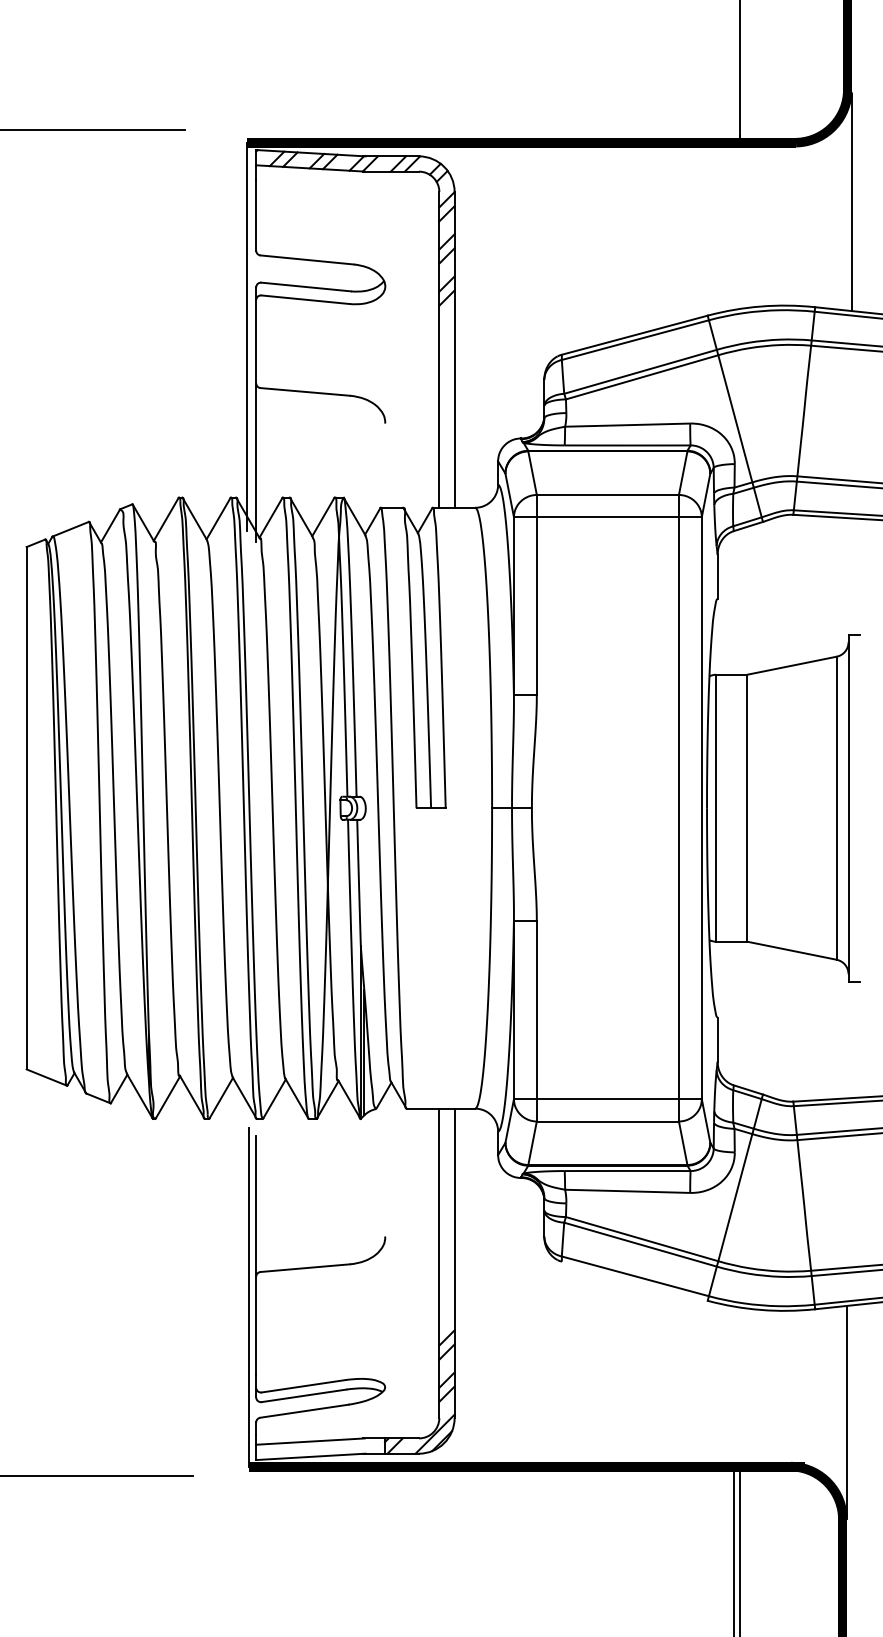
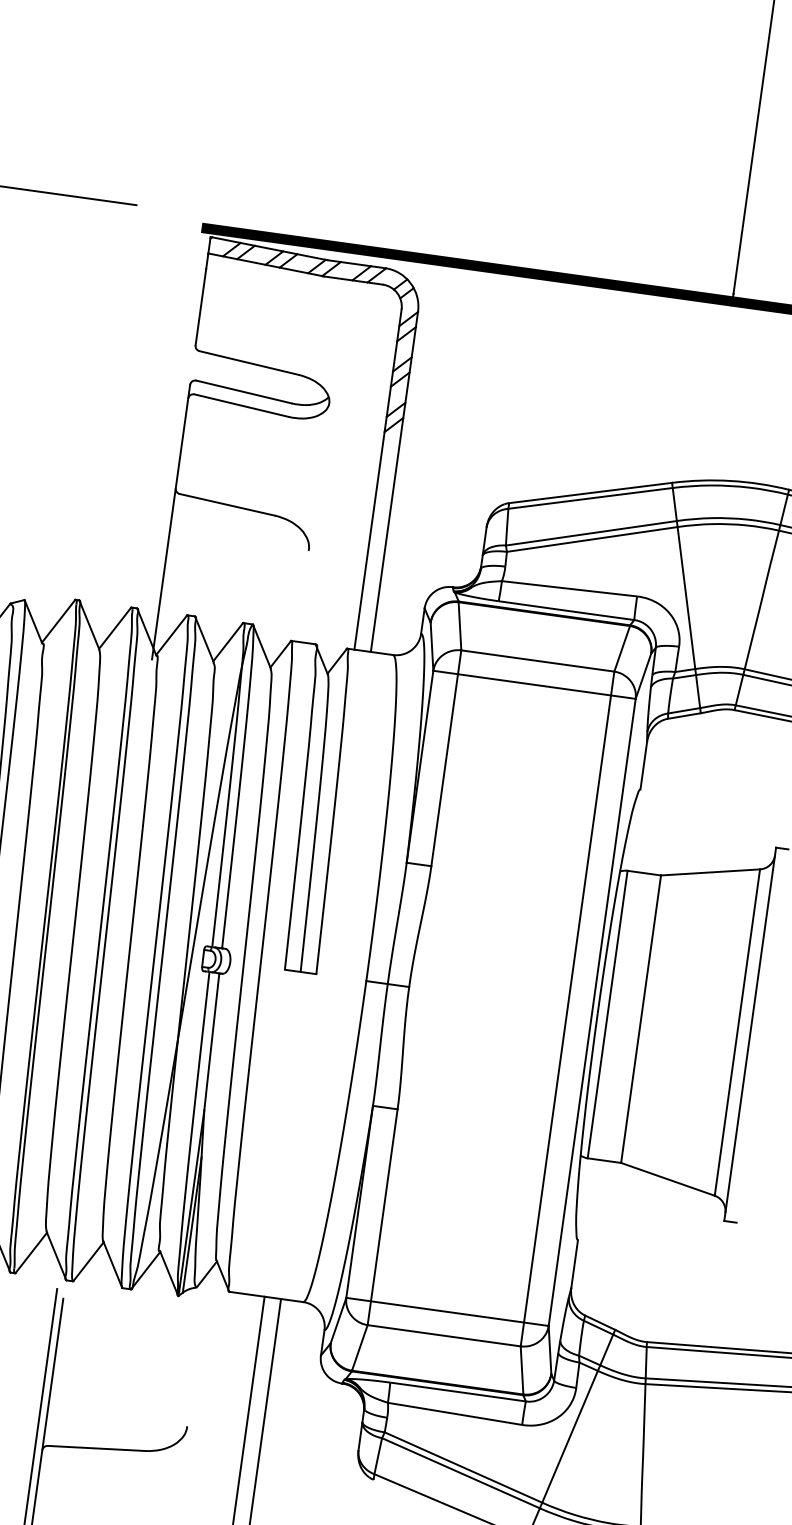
line: (246, 336) -> (172, 436), removed

